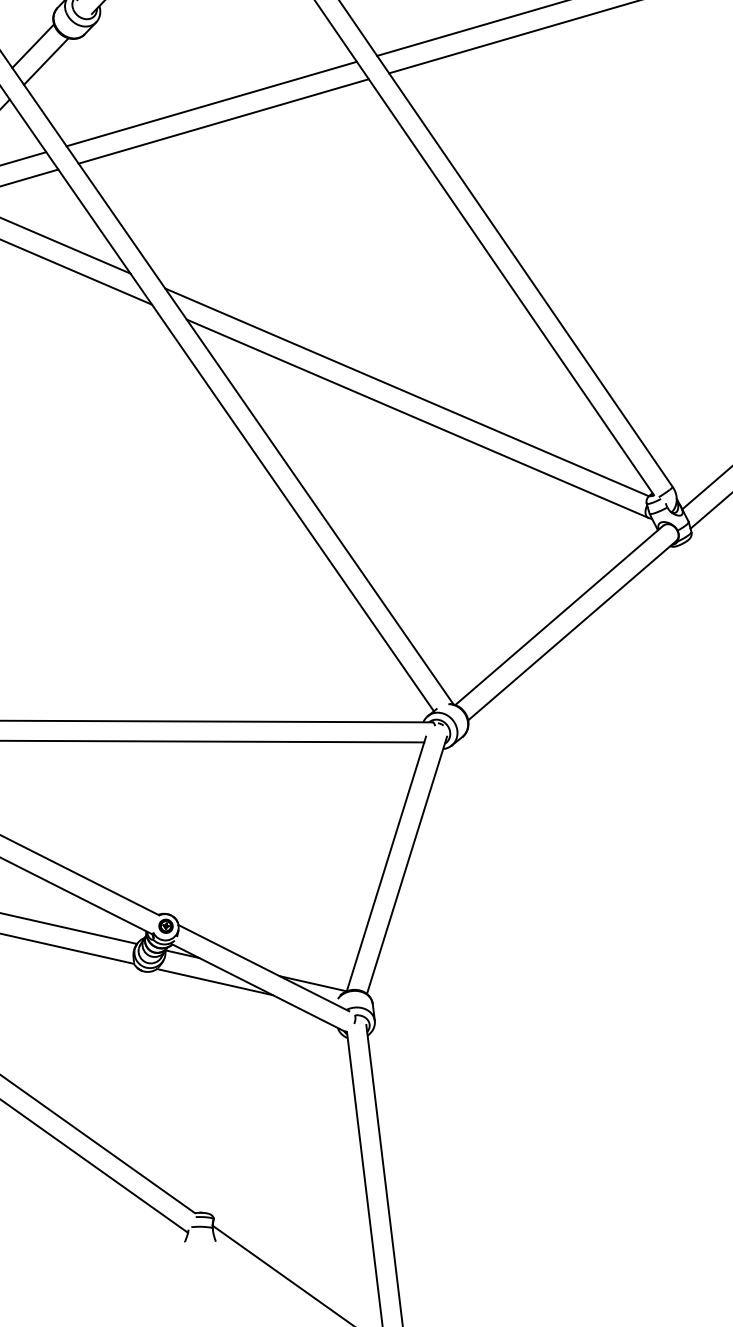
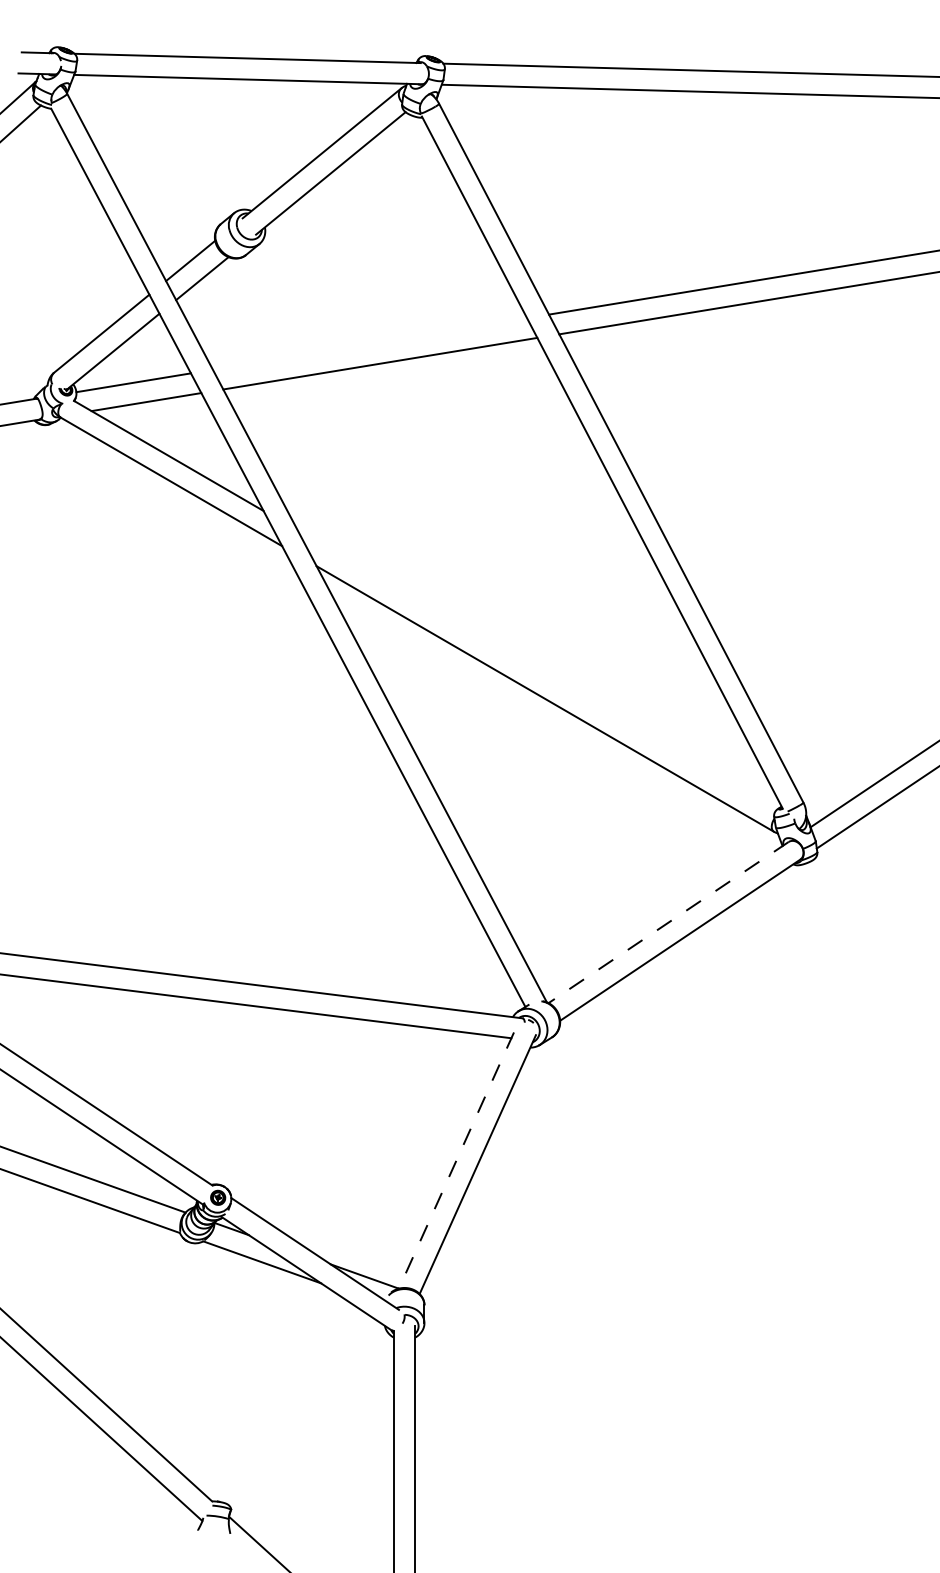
line: (211, 103) -> (369, 343), removed
line: (406, 391) -> (537, 669), removed
line: (559, 615) -> (668, 922), solid -> dashed
line: (386, 864) -> (456, 1161), solid -> dashed

